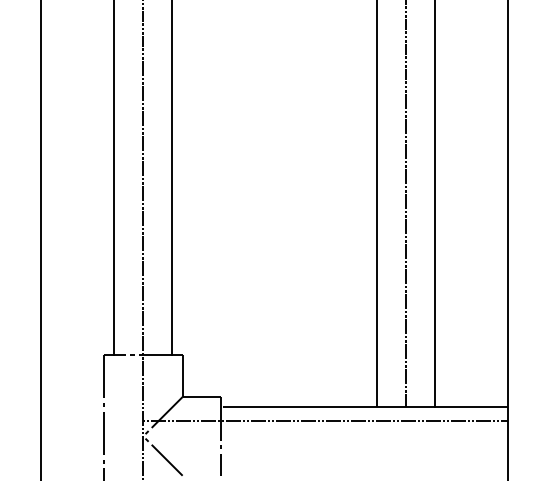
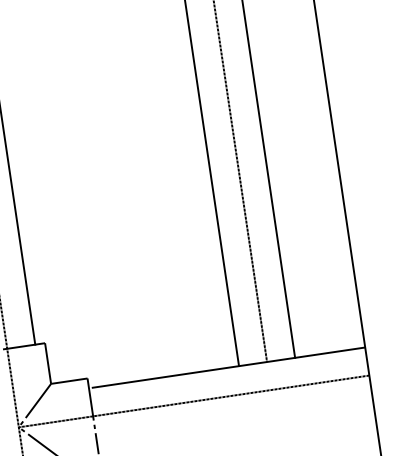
line: (325, 421) -> (194, 401), moved

